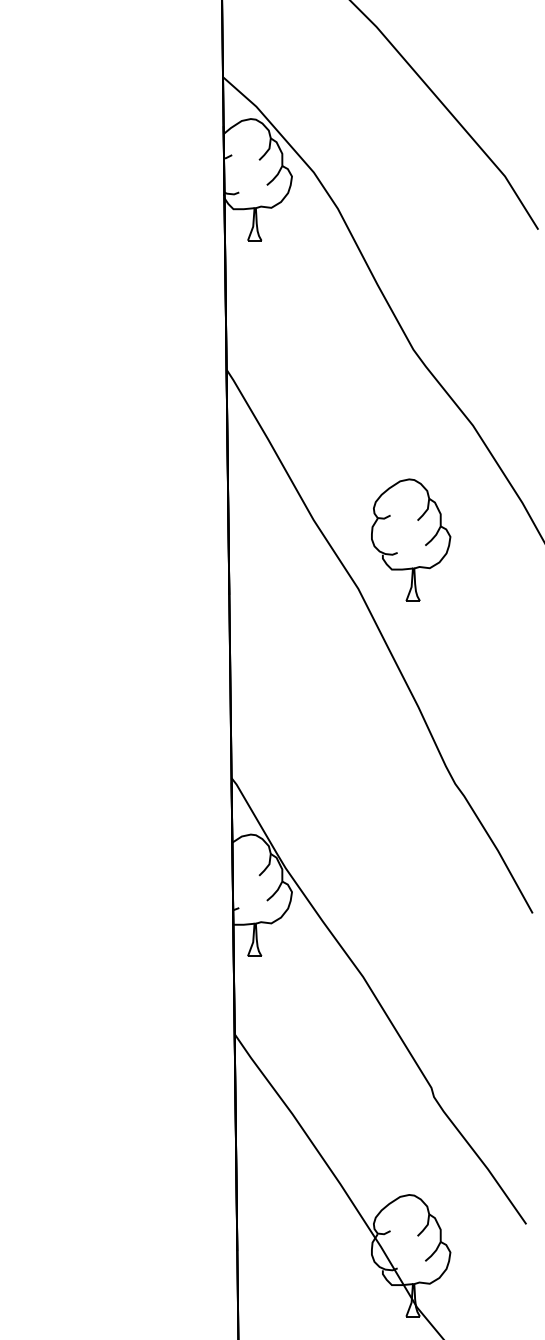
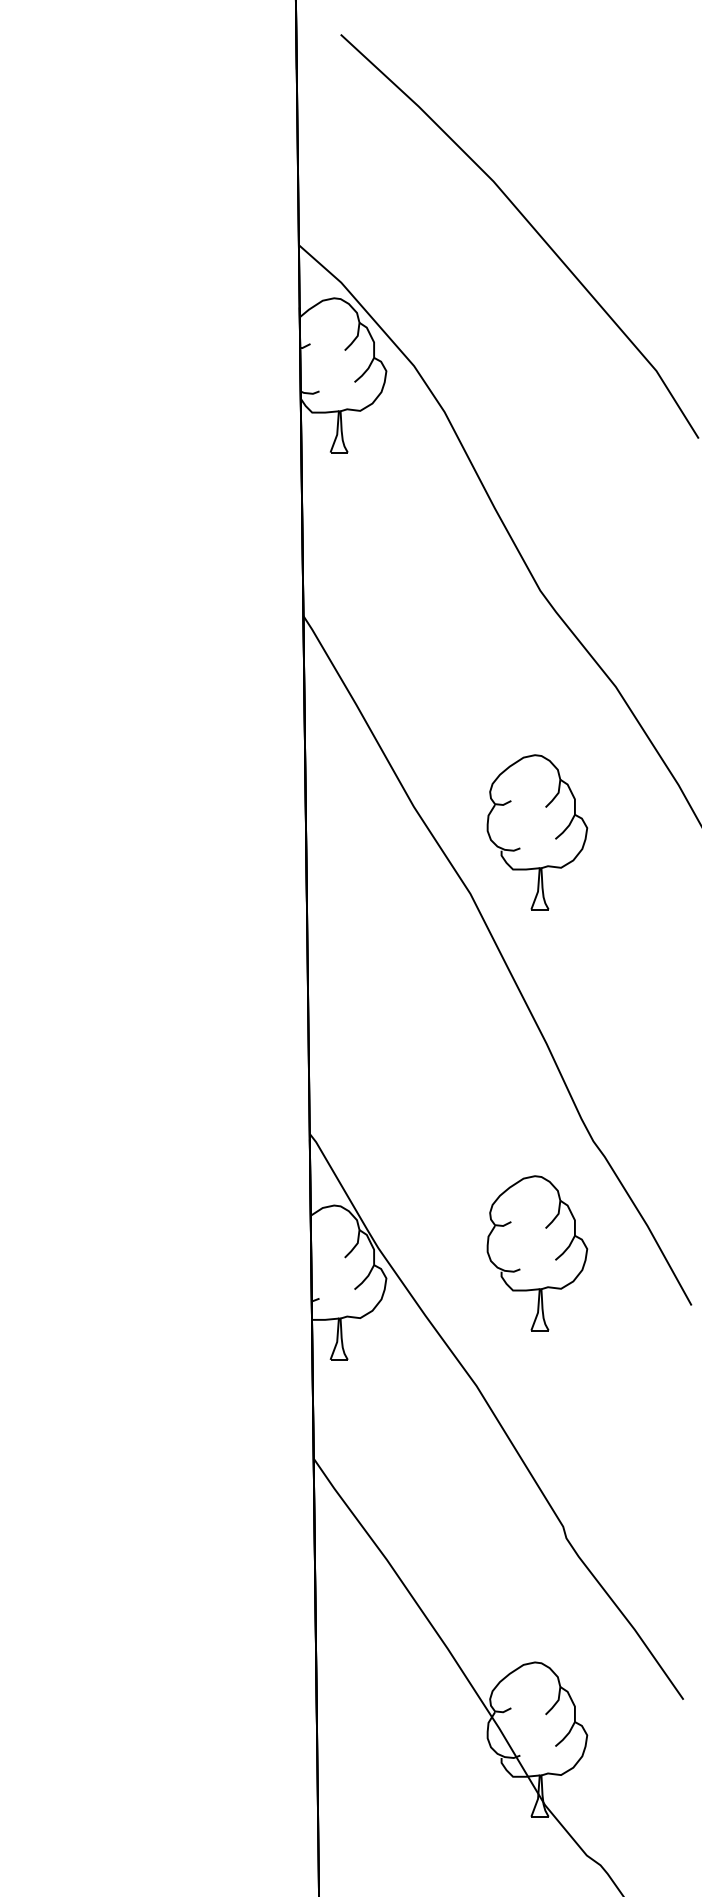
part: (411, 872) -> (537, 1253), added

